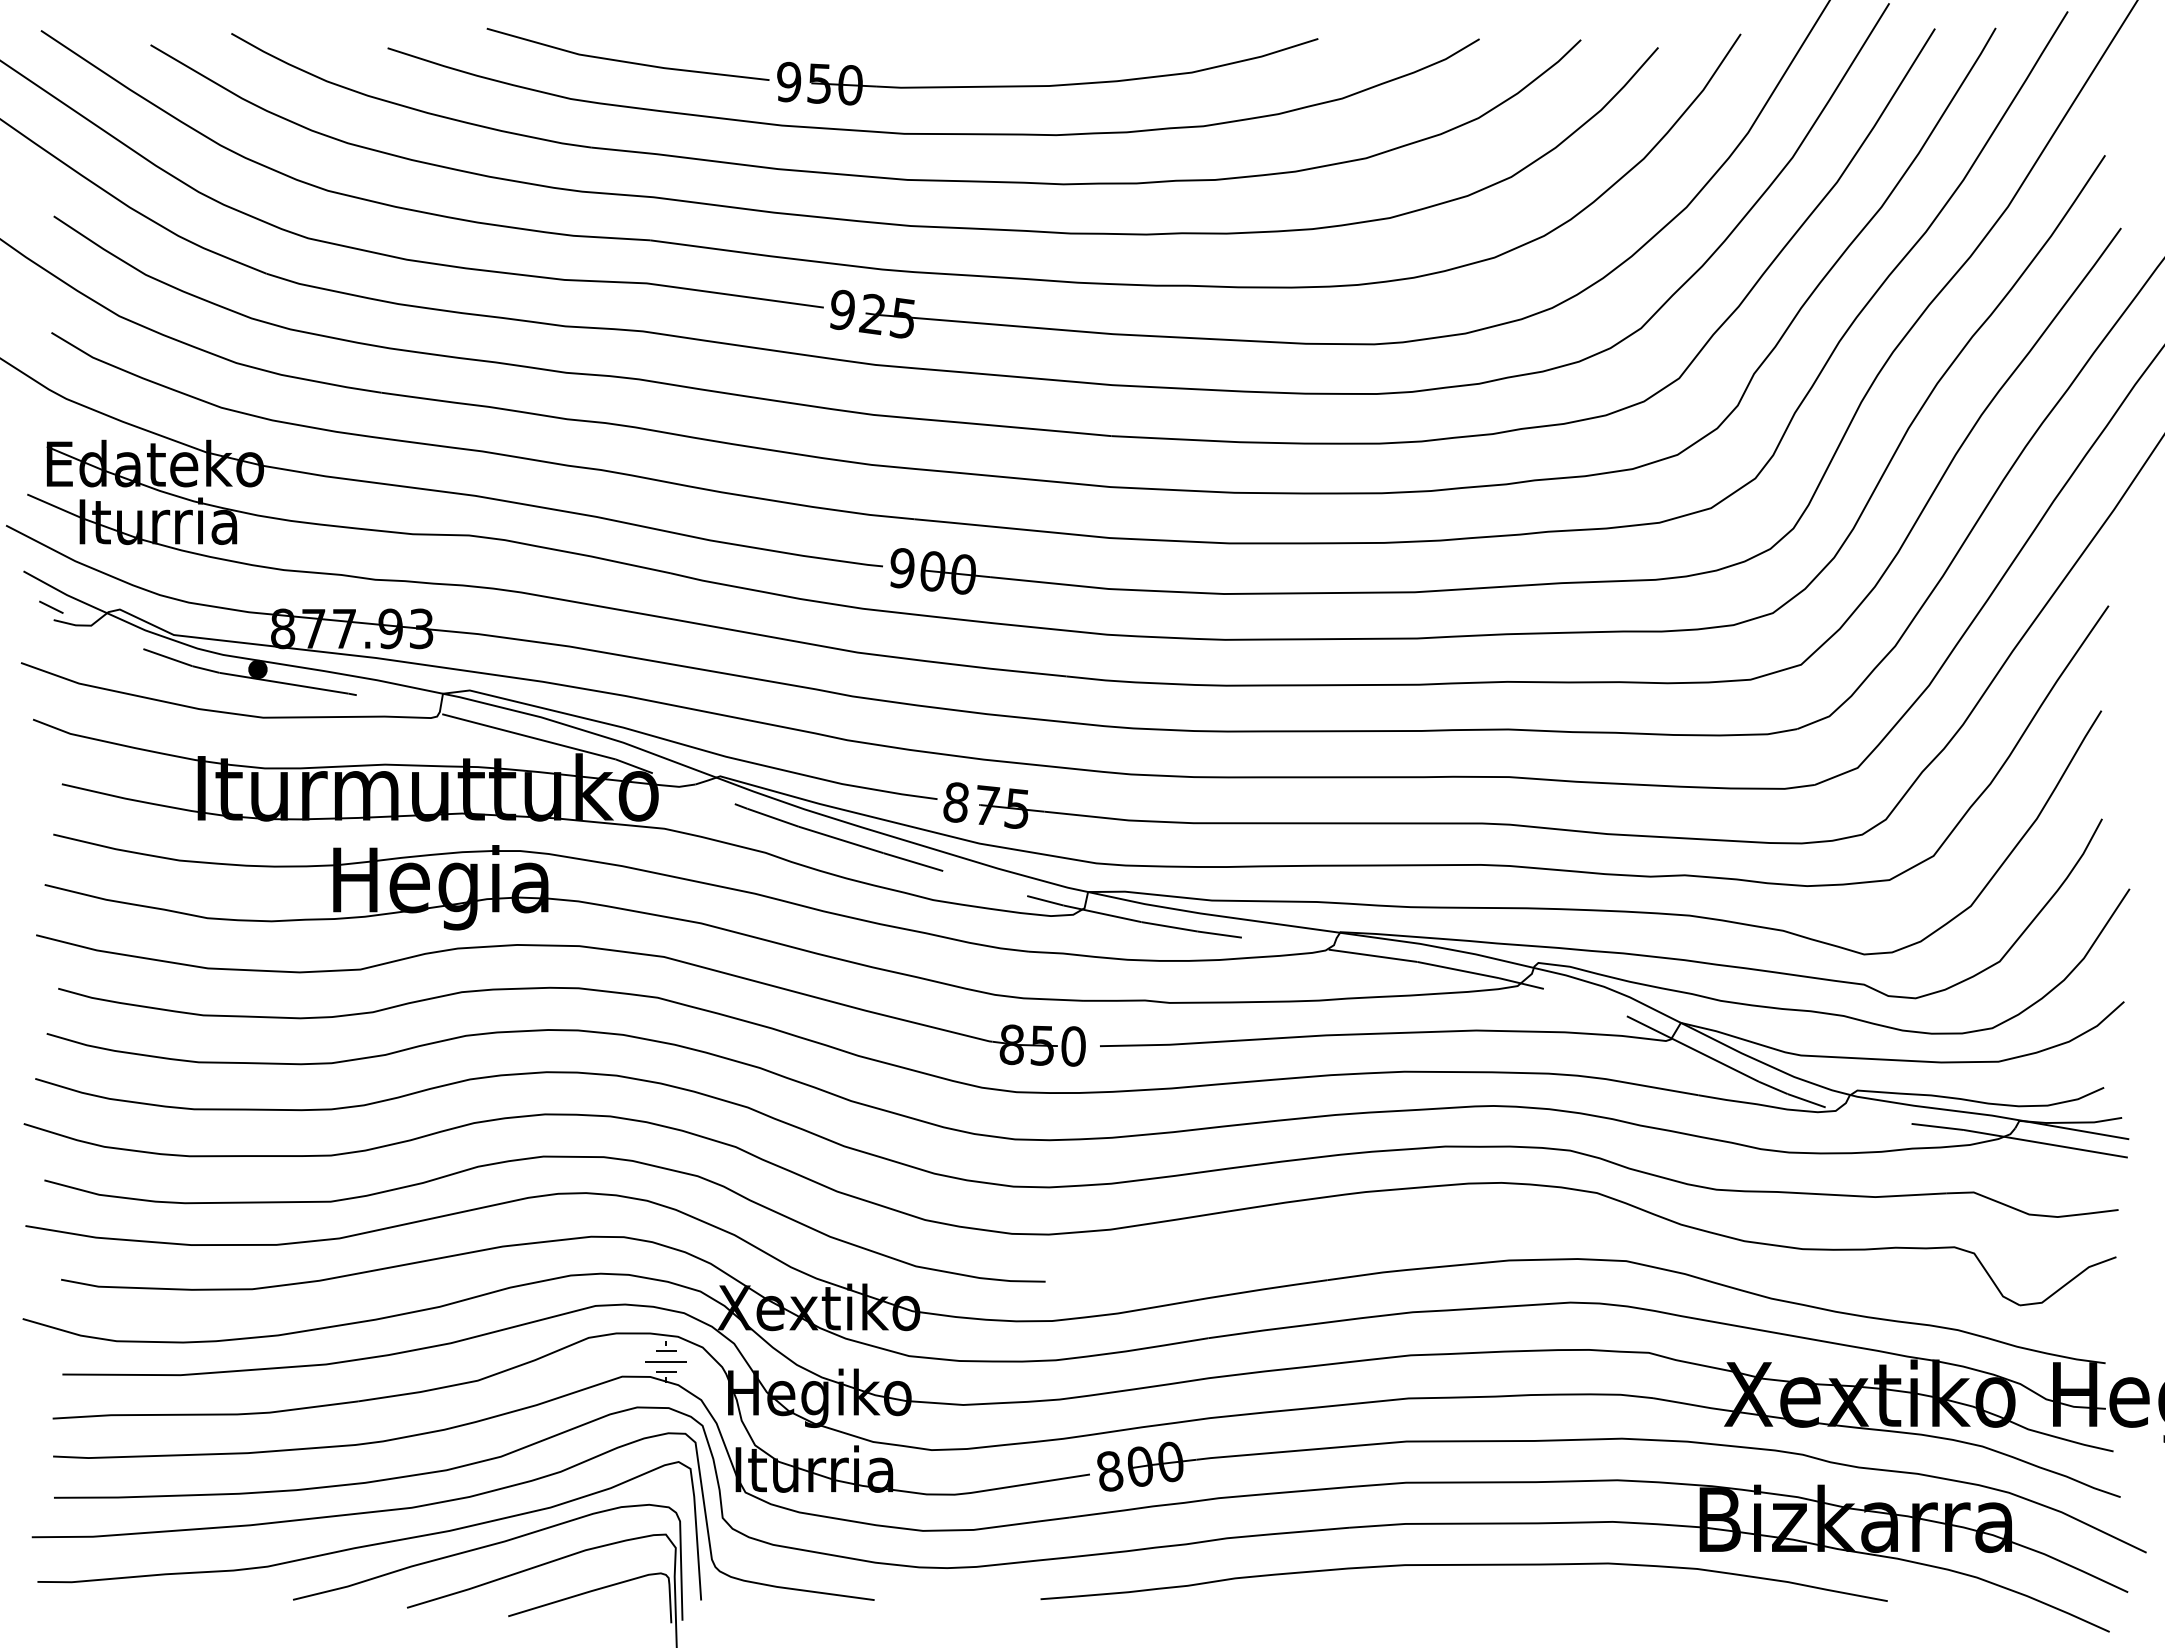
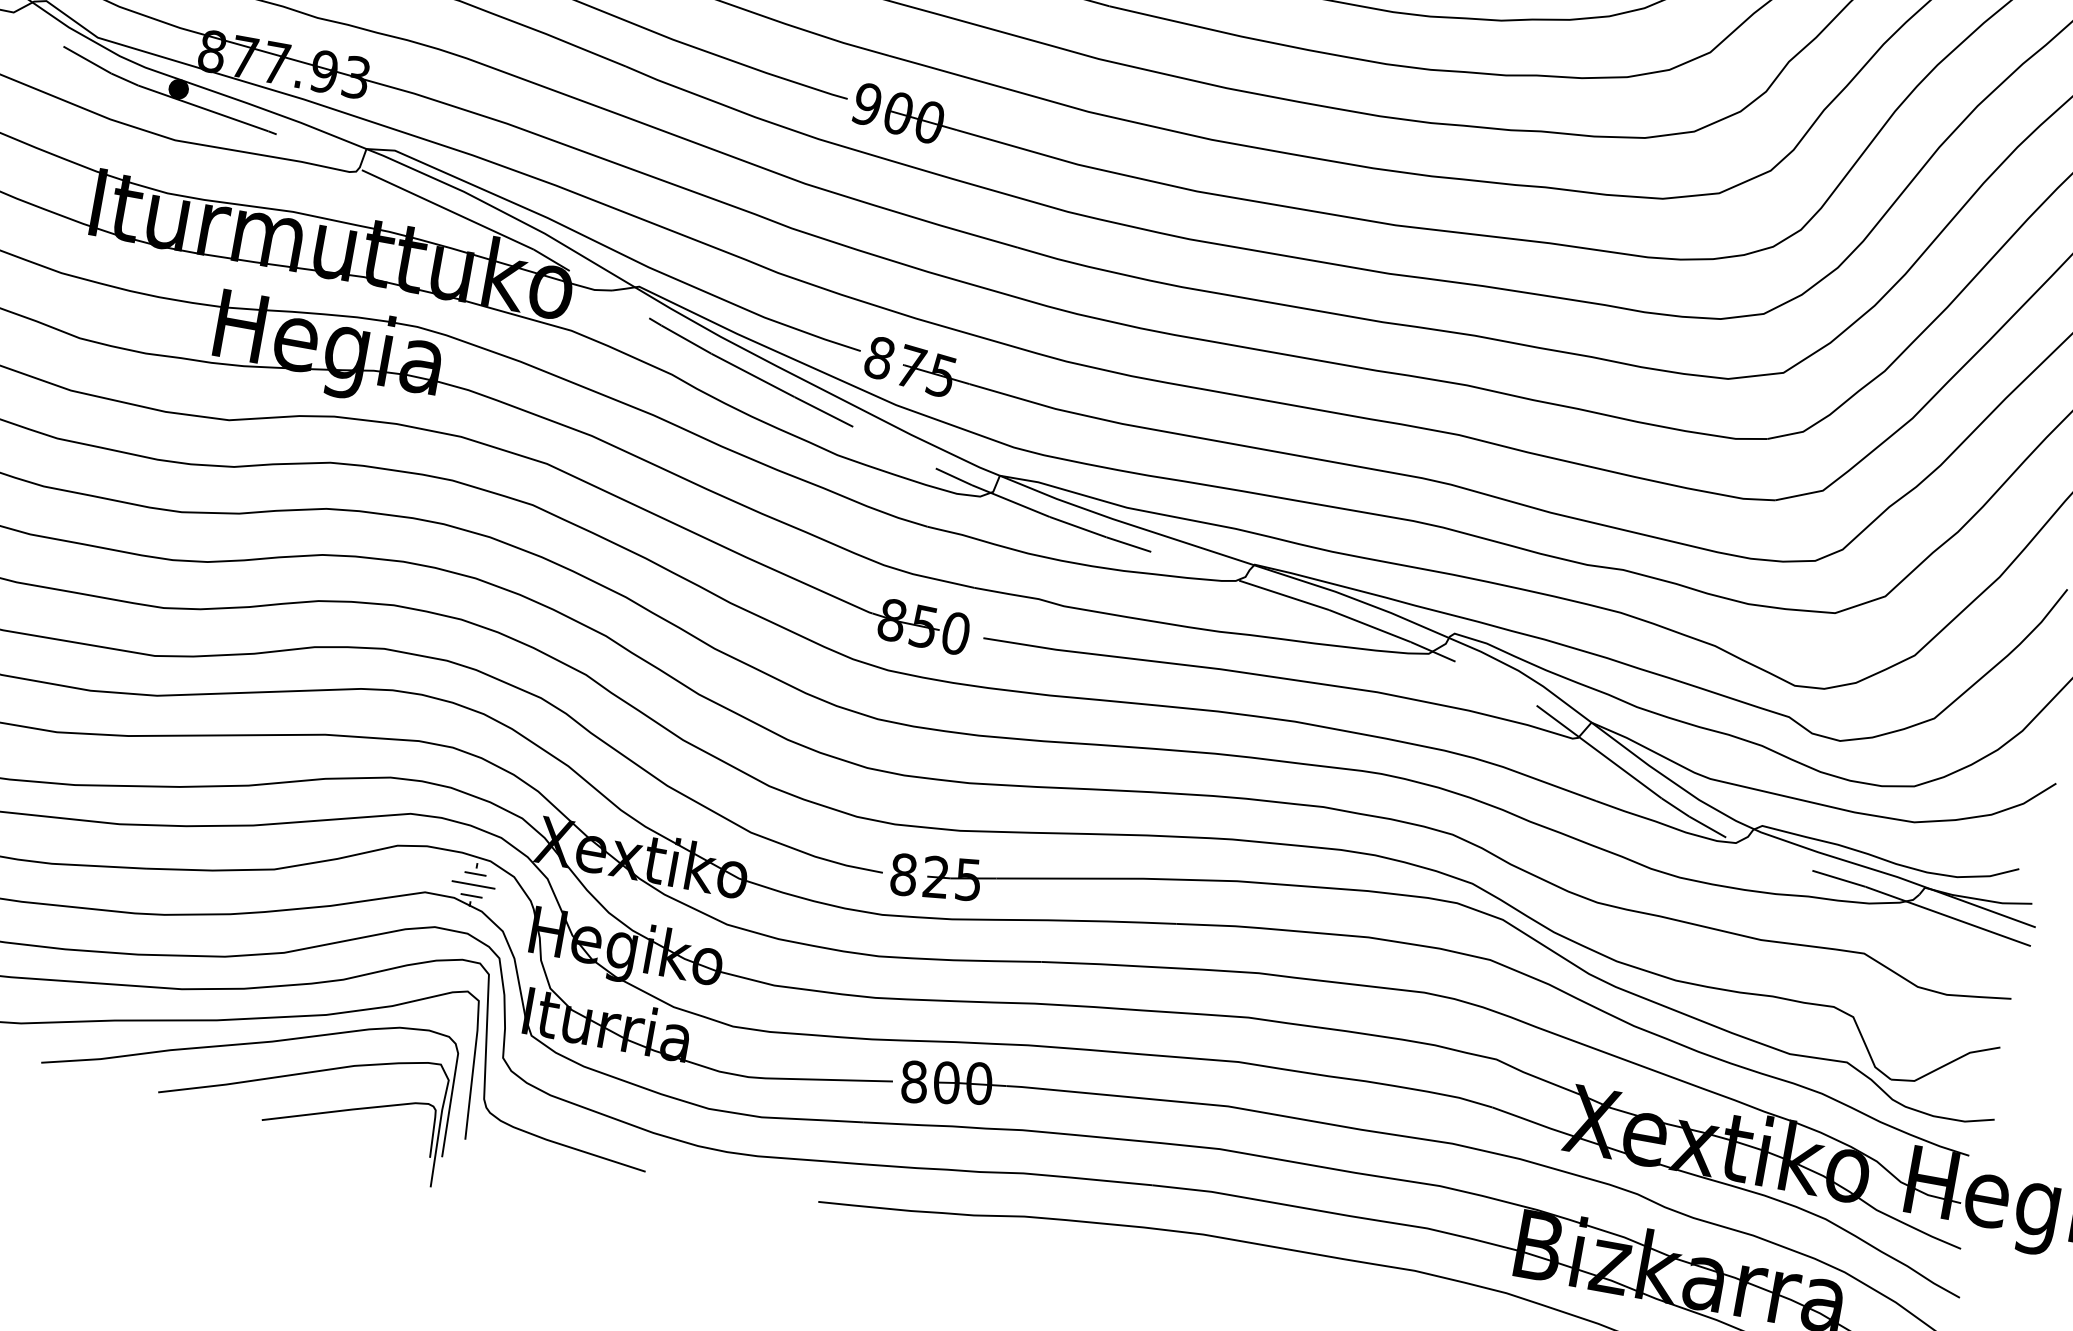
part: (1600, 1217) -> (1471, 909), added

